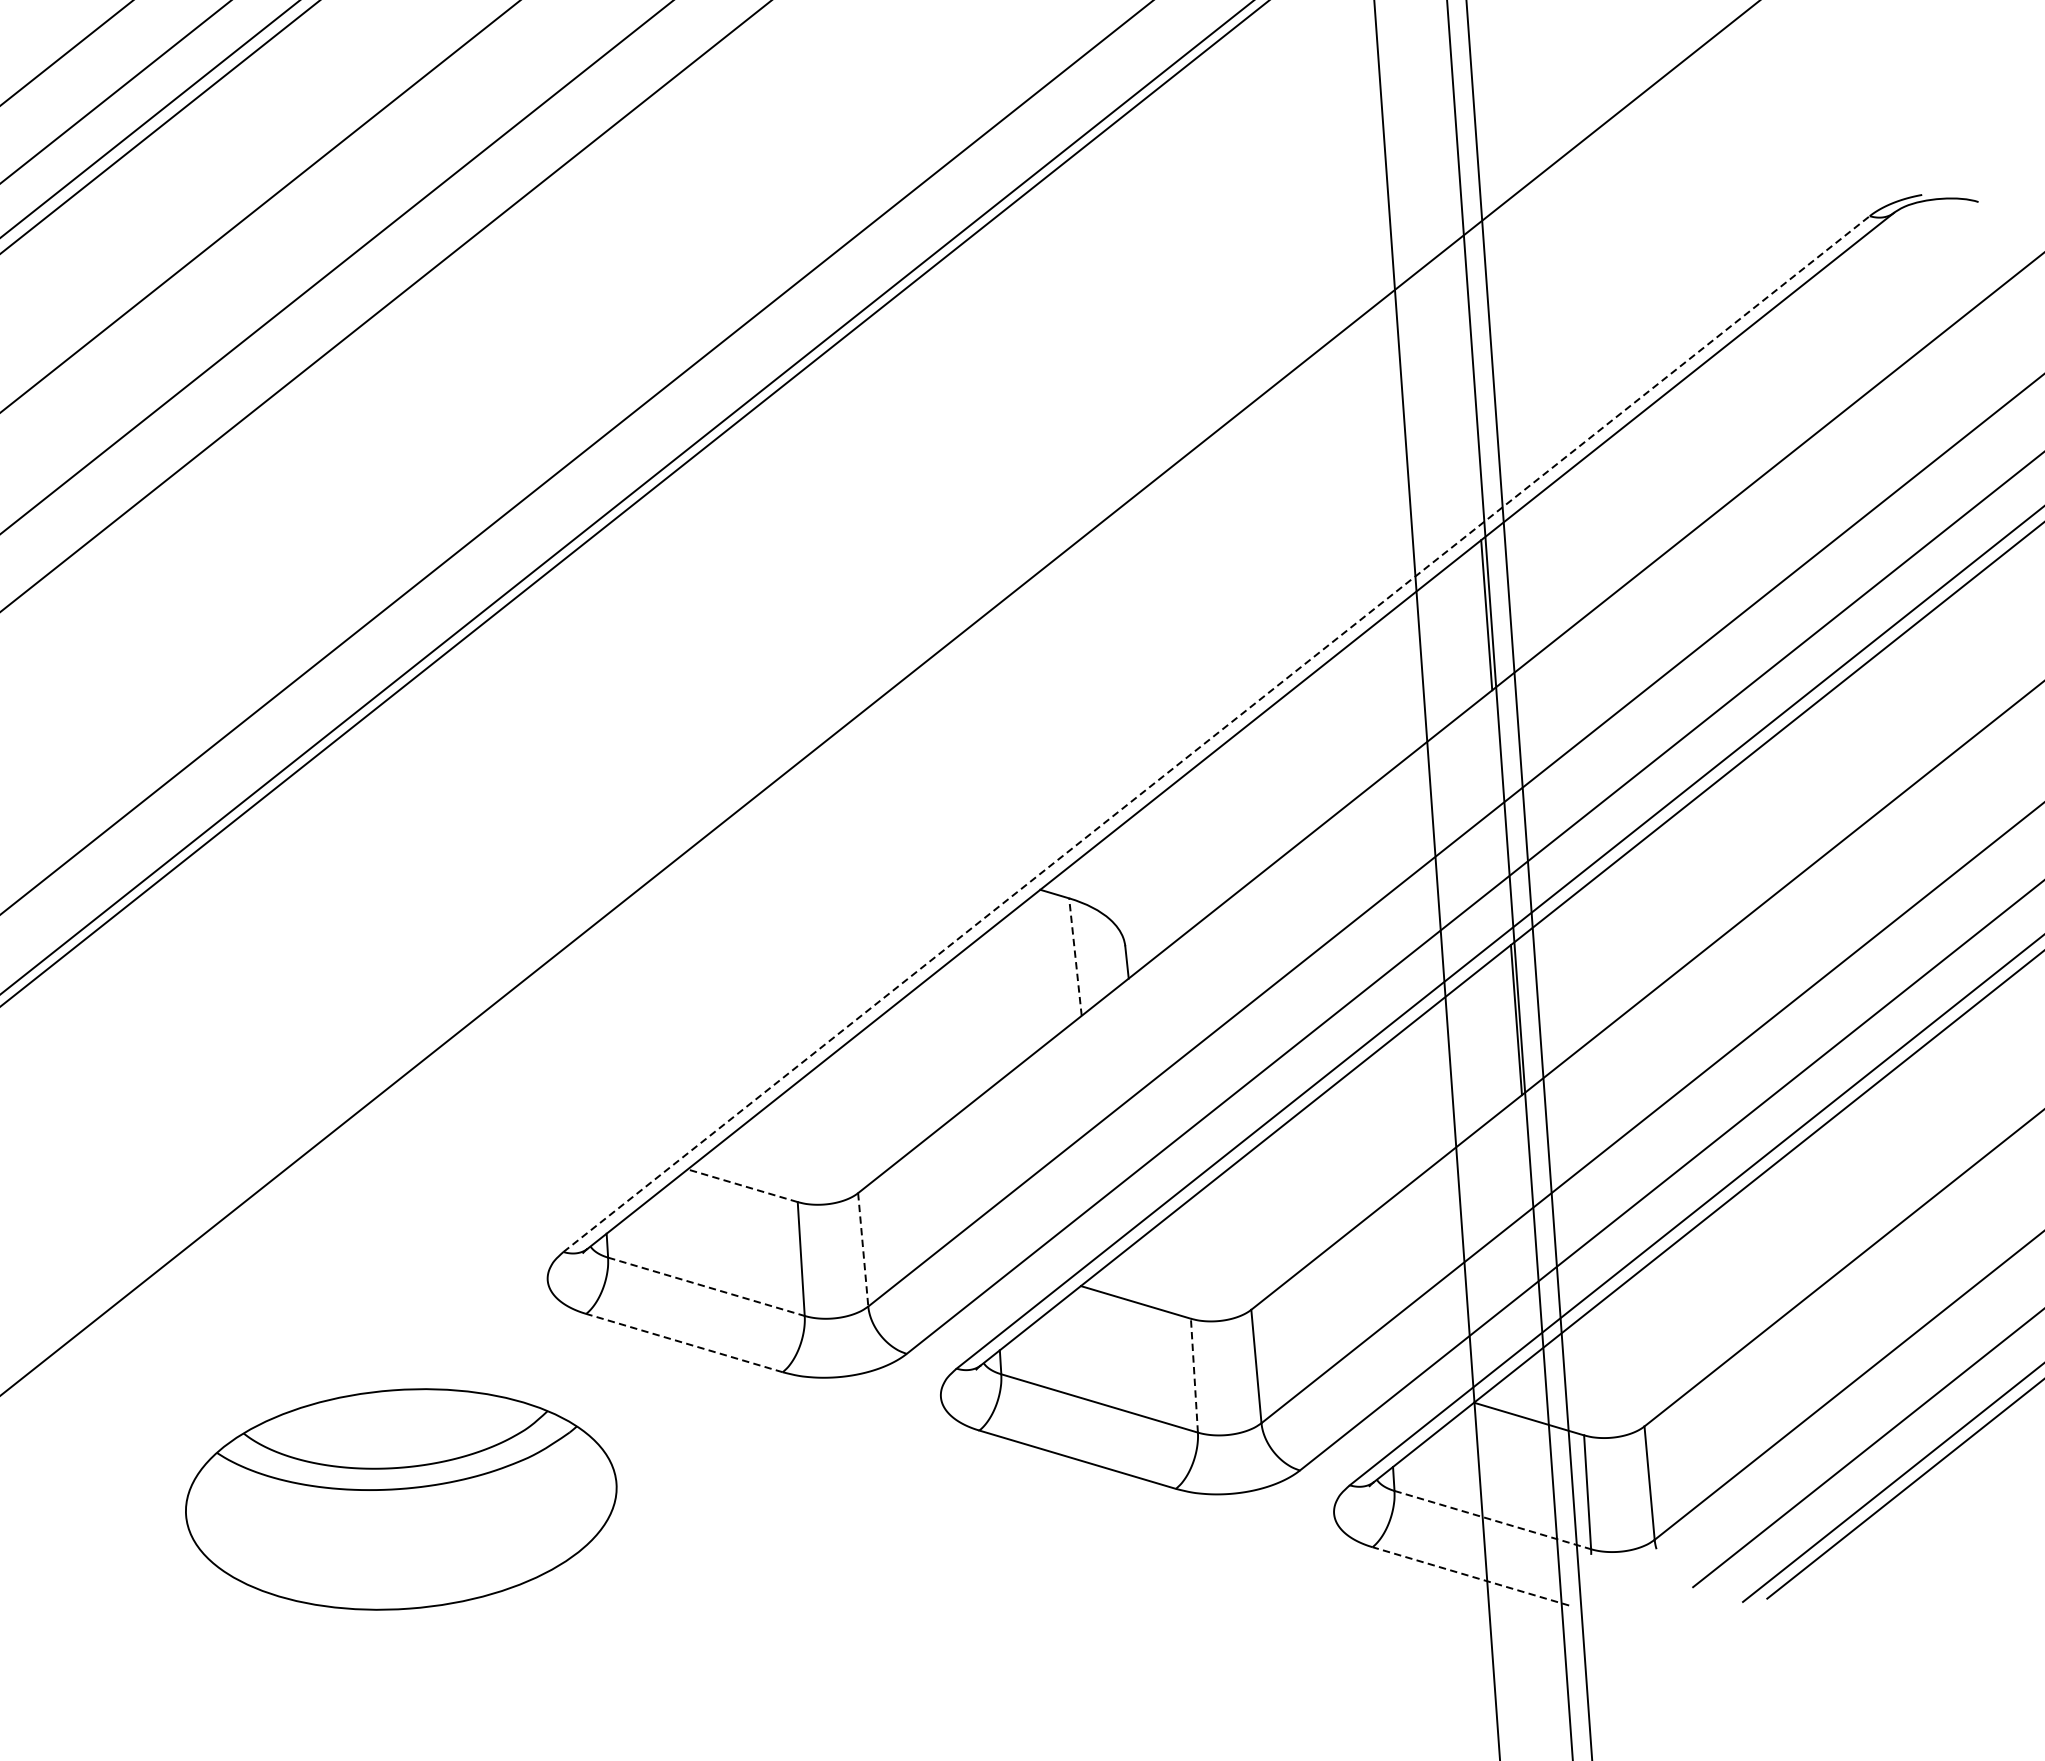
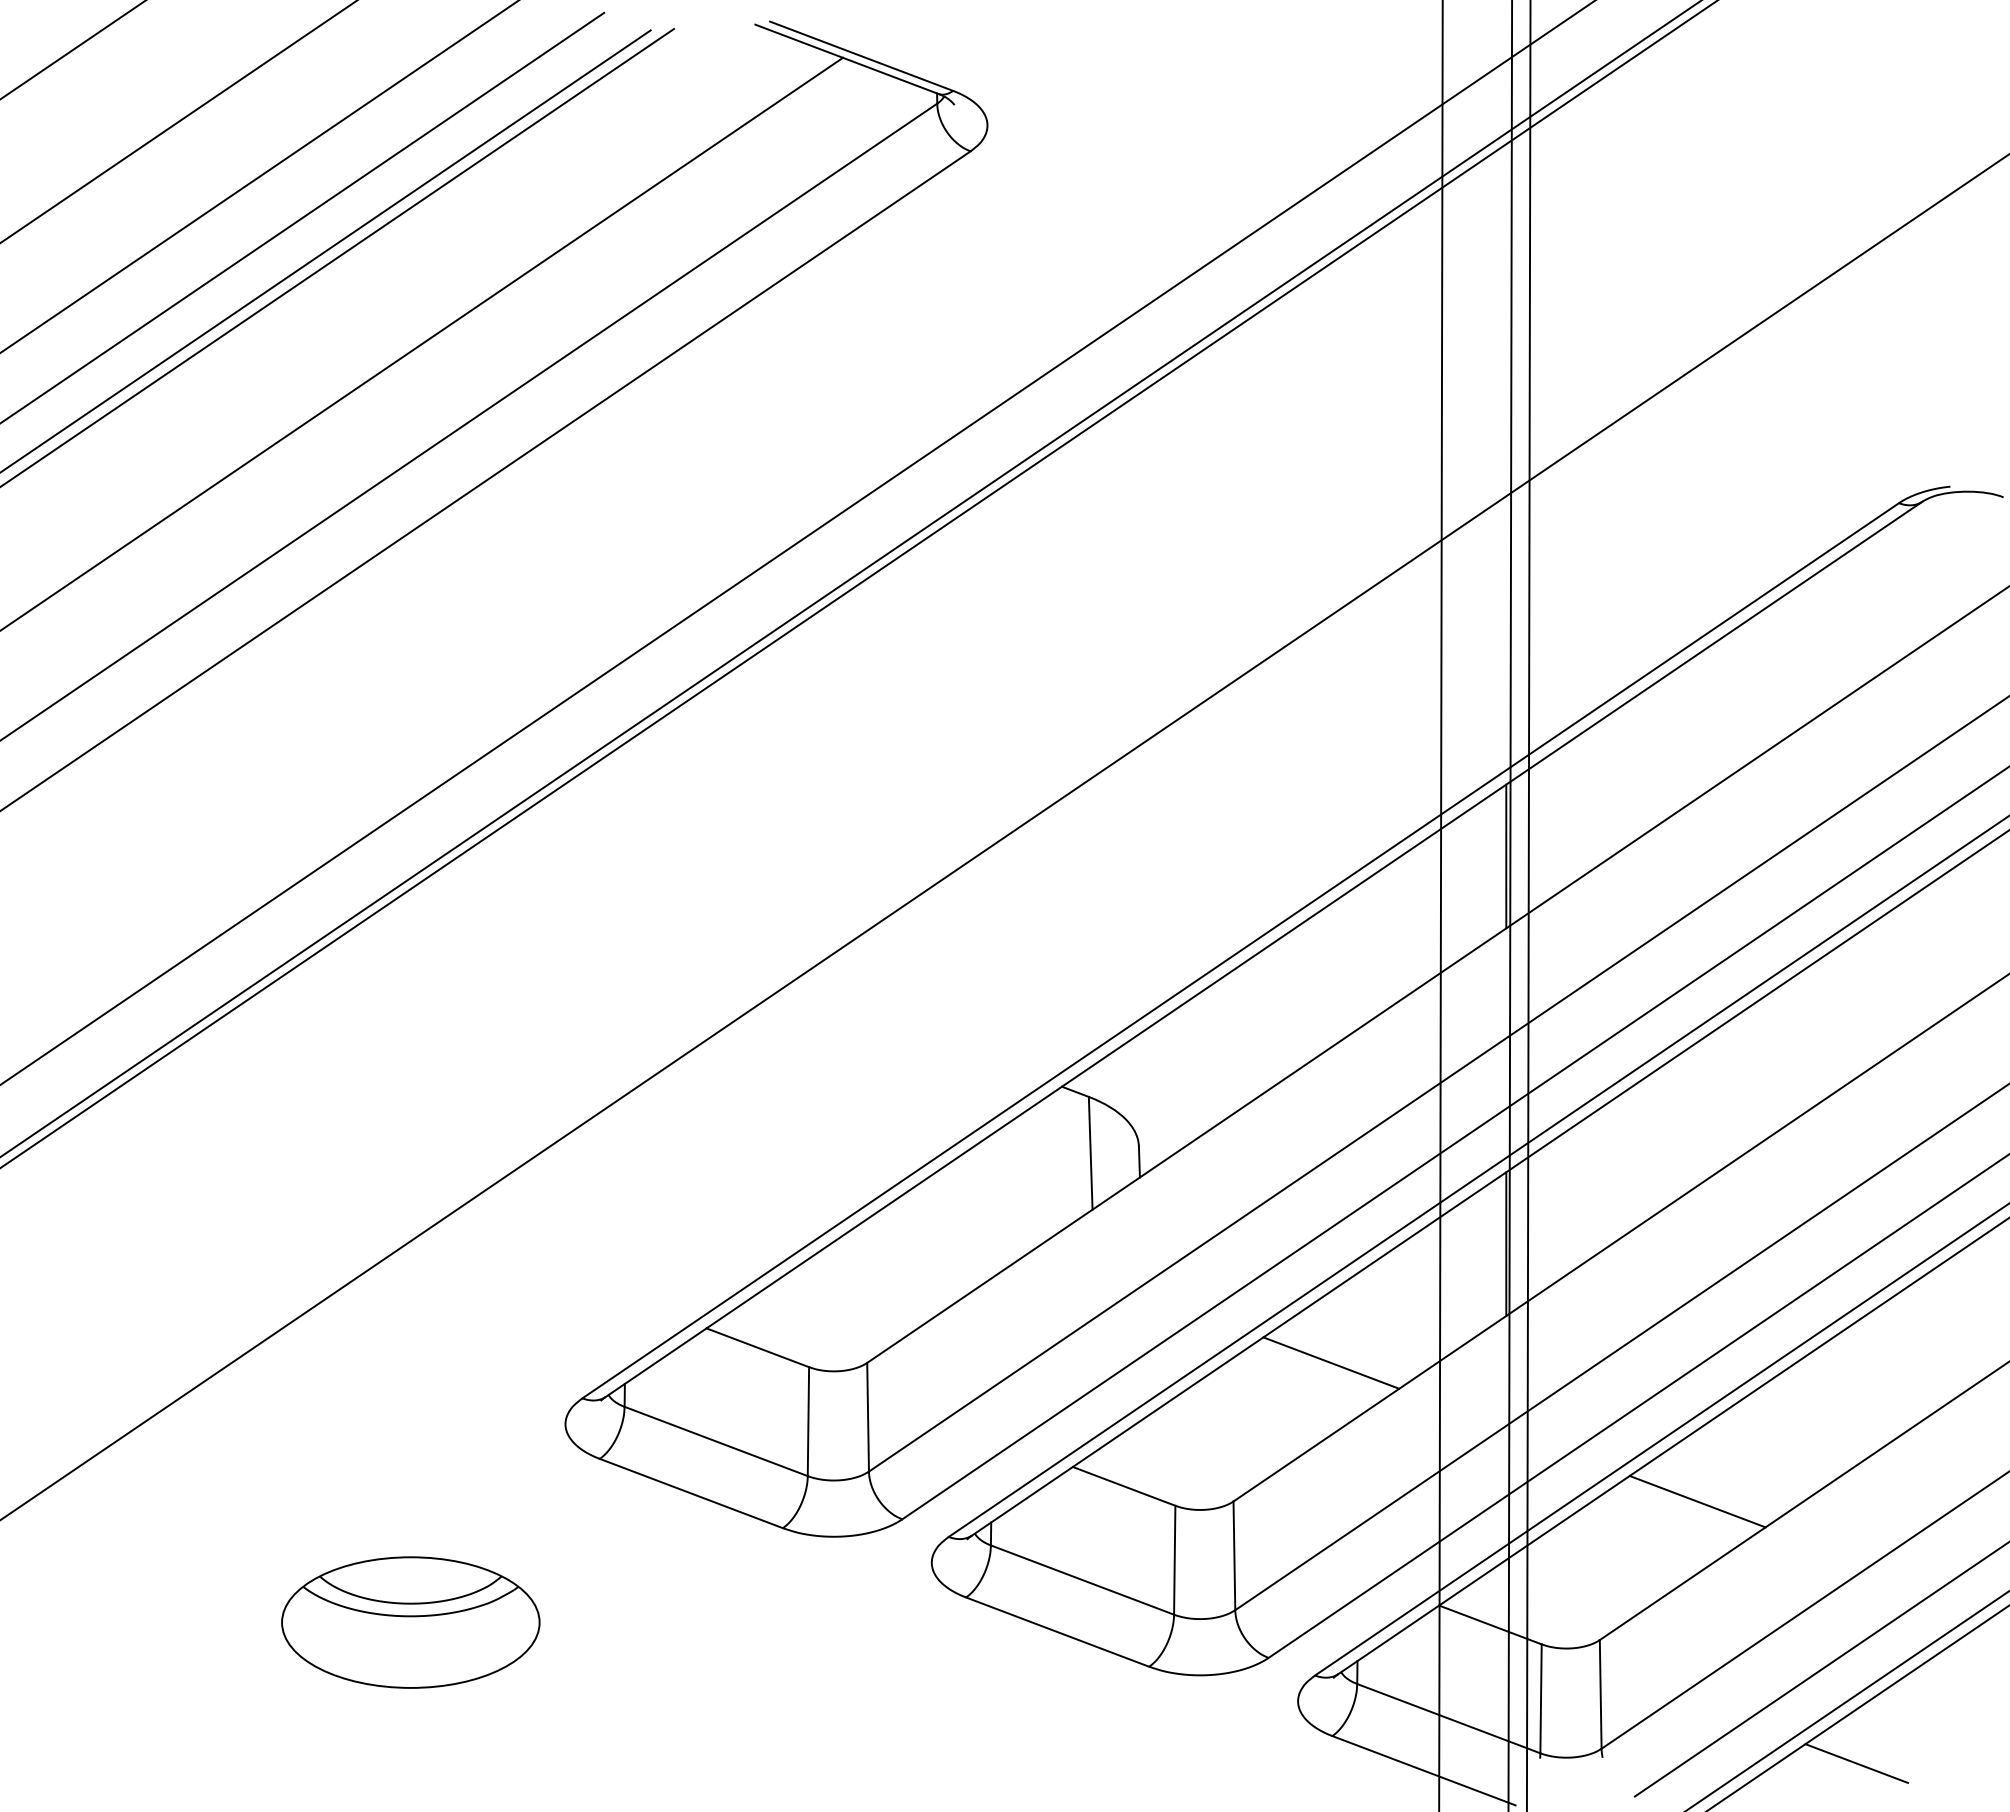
line: (1217, 733) -> (1241, 950), dashed -> solid
line: (1075, 956) -> (1090, 1152), dashed -> solid
line: (1342, 1157) -> (1331, 1362), added
line: (742, 1185) -> (757, 1347), dashed -> solid
line: (863, 1250) -> (868, 1417), dashed -> solid
line: (1735, 1274) -> (1697, 1501), added
line: (706, 1286) -> (716, 1441), dashed -> solid
line: (684, 1343) -> (691, 1493), dashed -> solid
line: (1194, 1374) -> (1174, 1559), dashed -> solid
part: (401, 1499) -> (410, 1622), size x0.62
line: (1492, 1519) -> (1448, 1718), dashed -> solid
line: (1922, 1535) -> (1856, 1763), added
line: (1470, 1576) -> (1423, 1770), dashed -> solid

